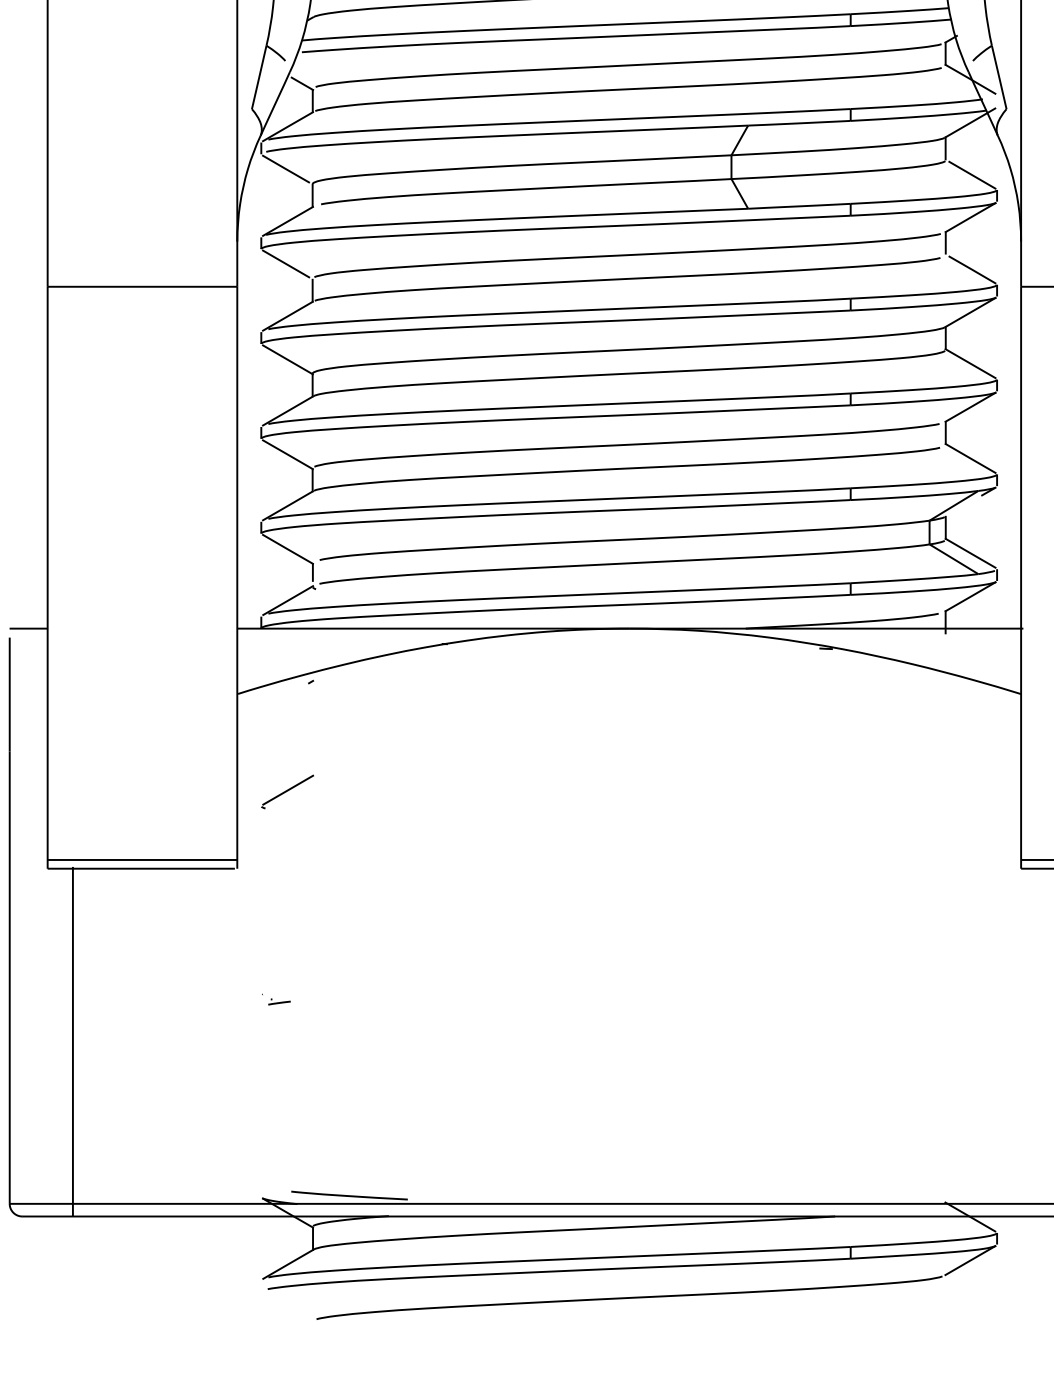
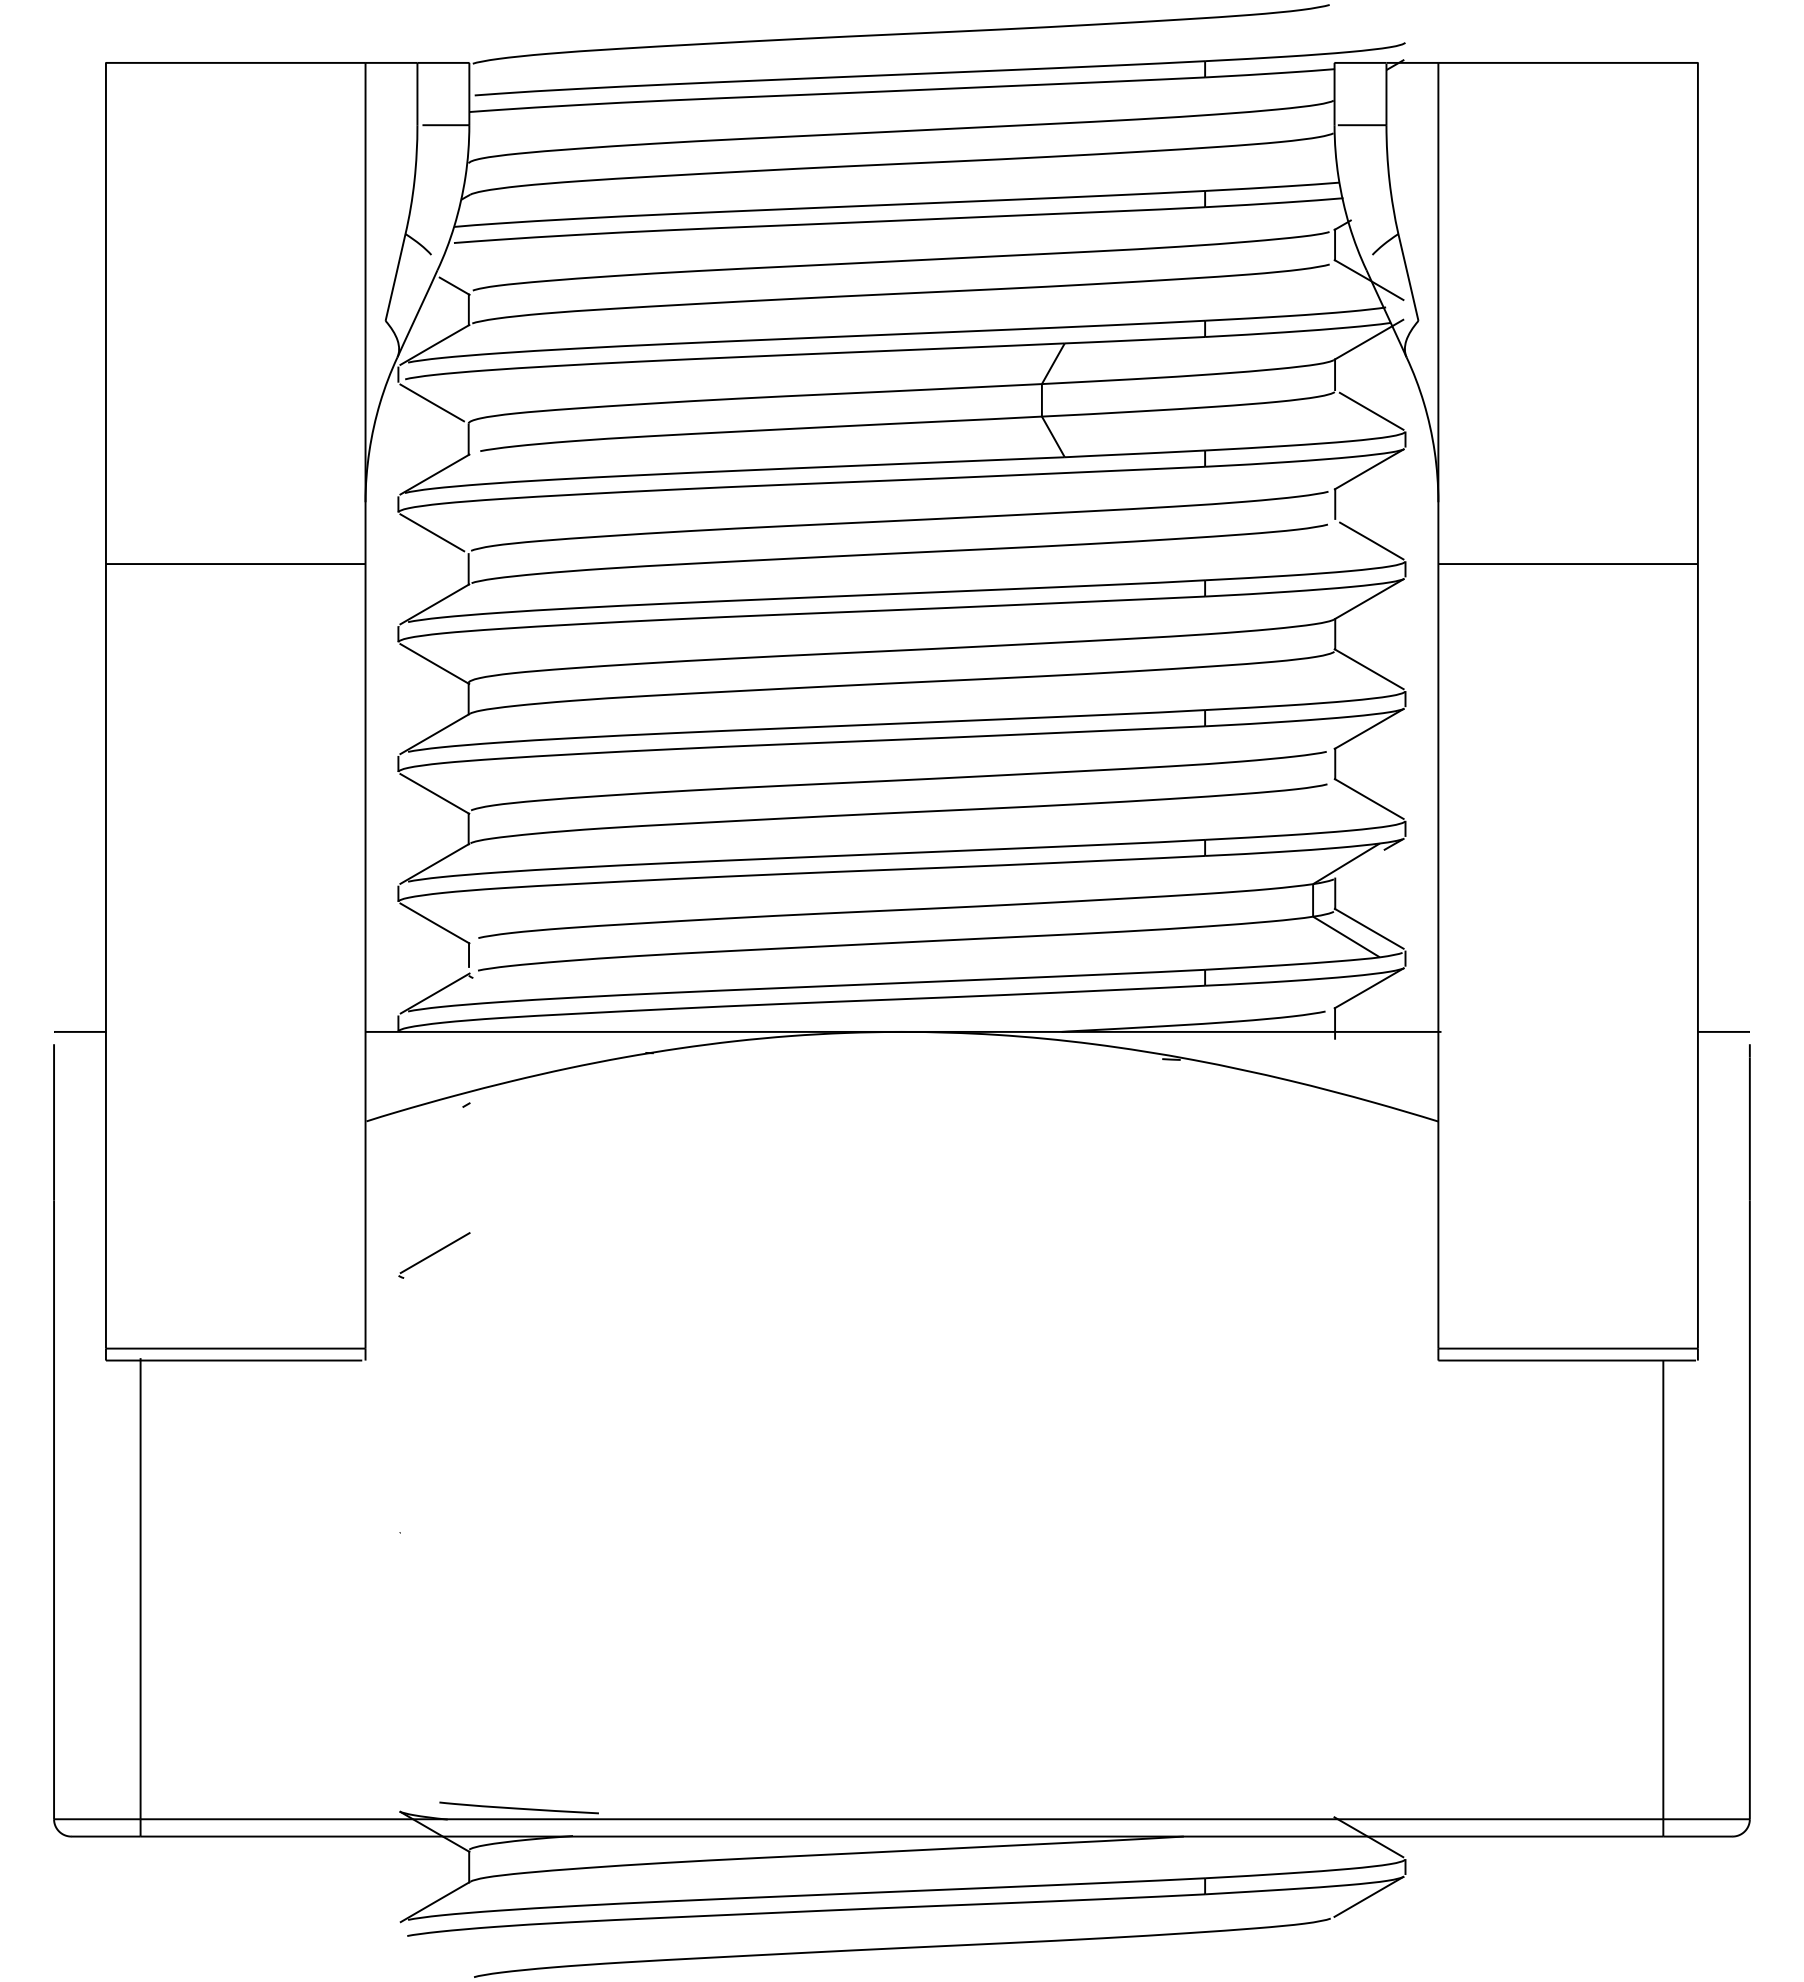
part: (279, 1001) -> (423, 1542), removed

